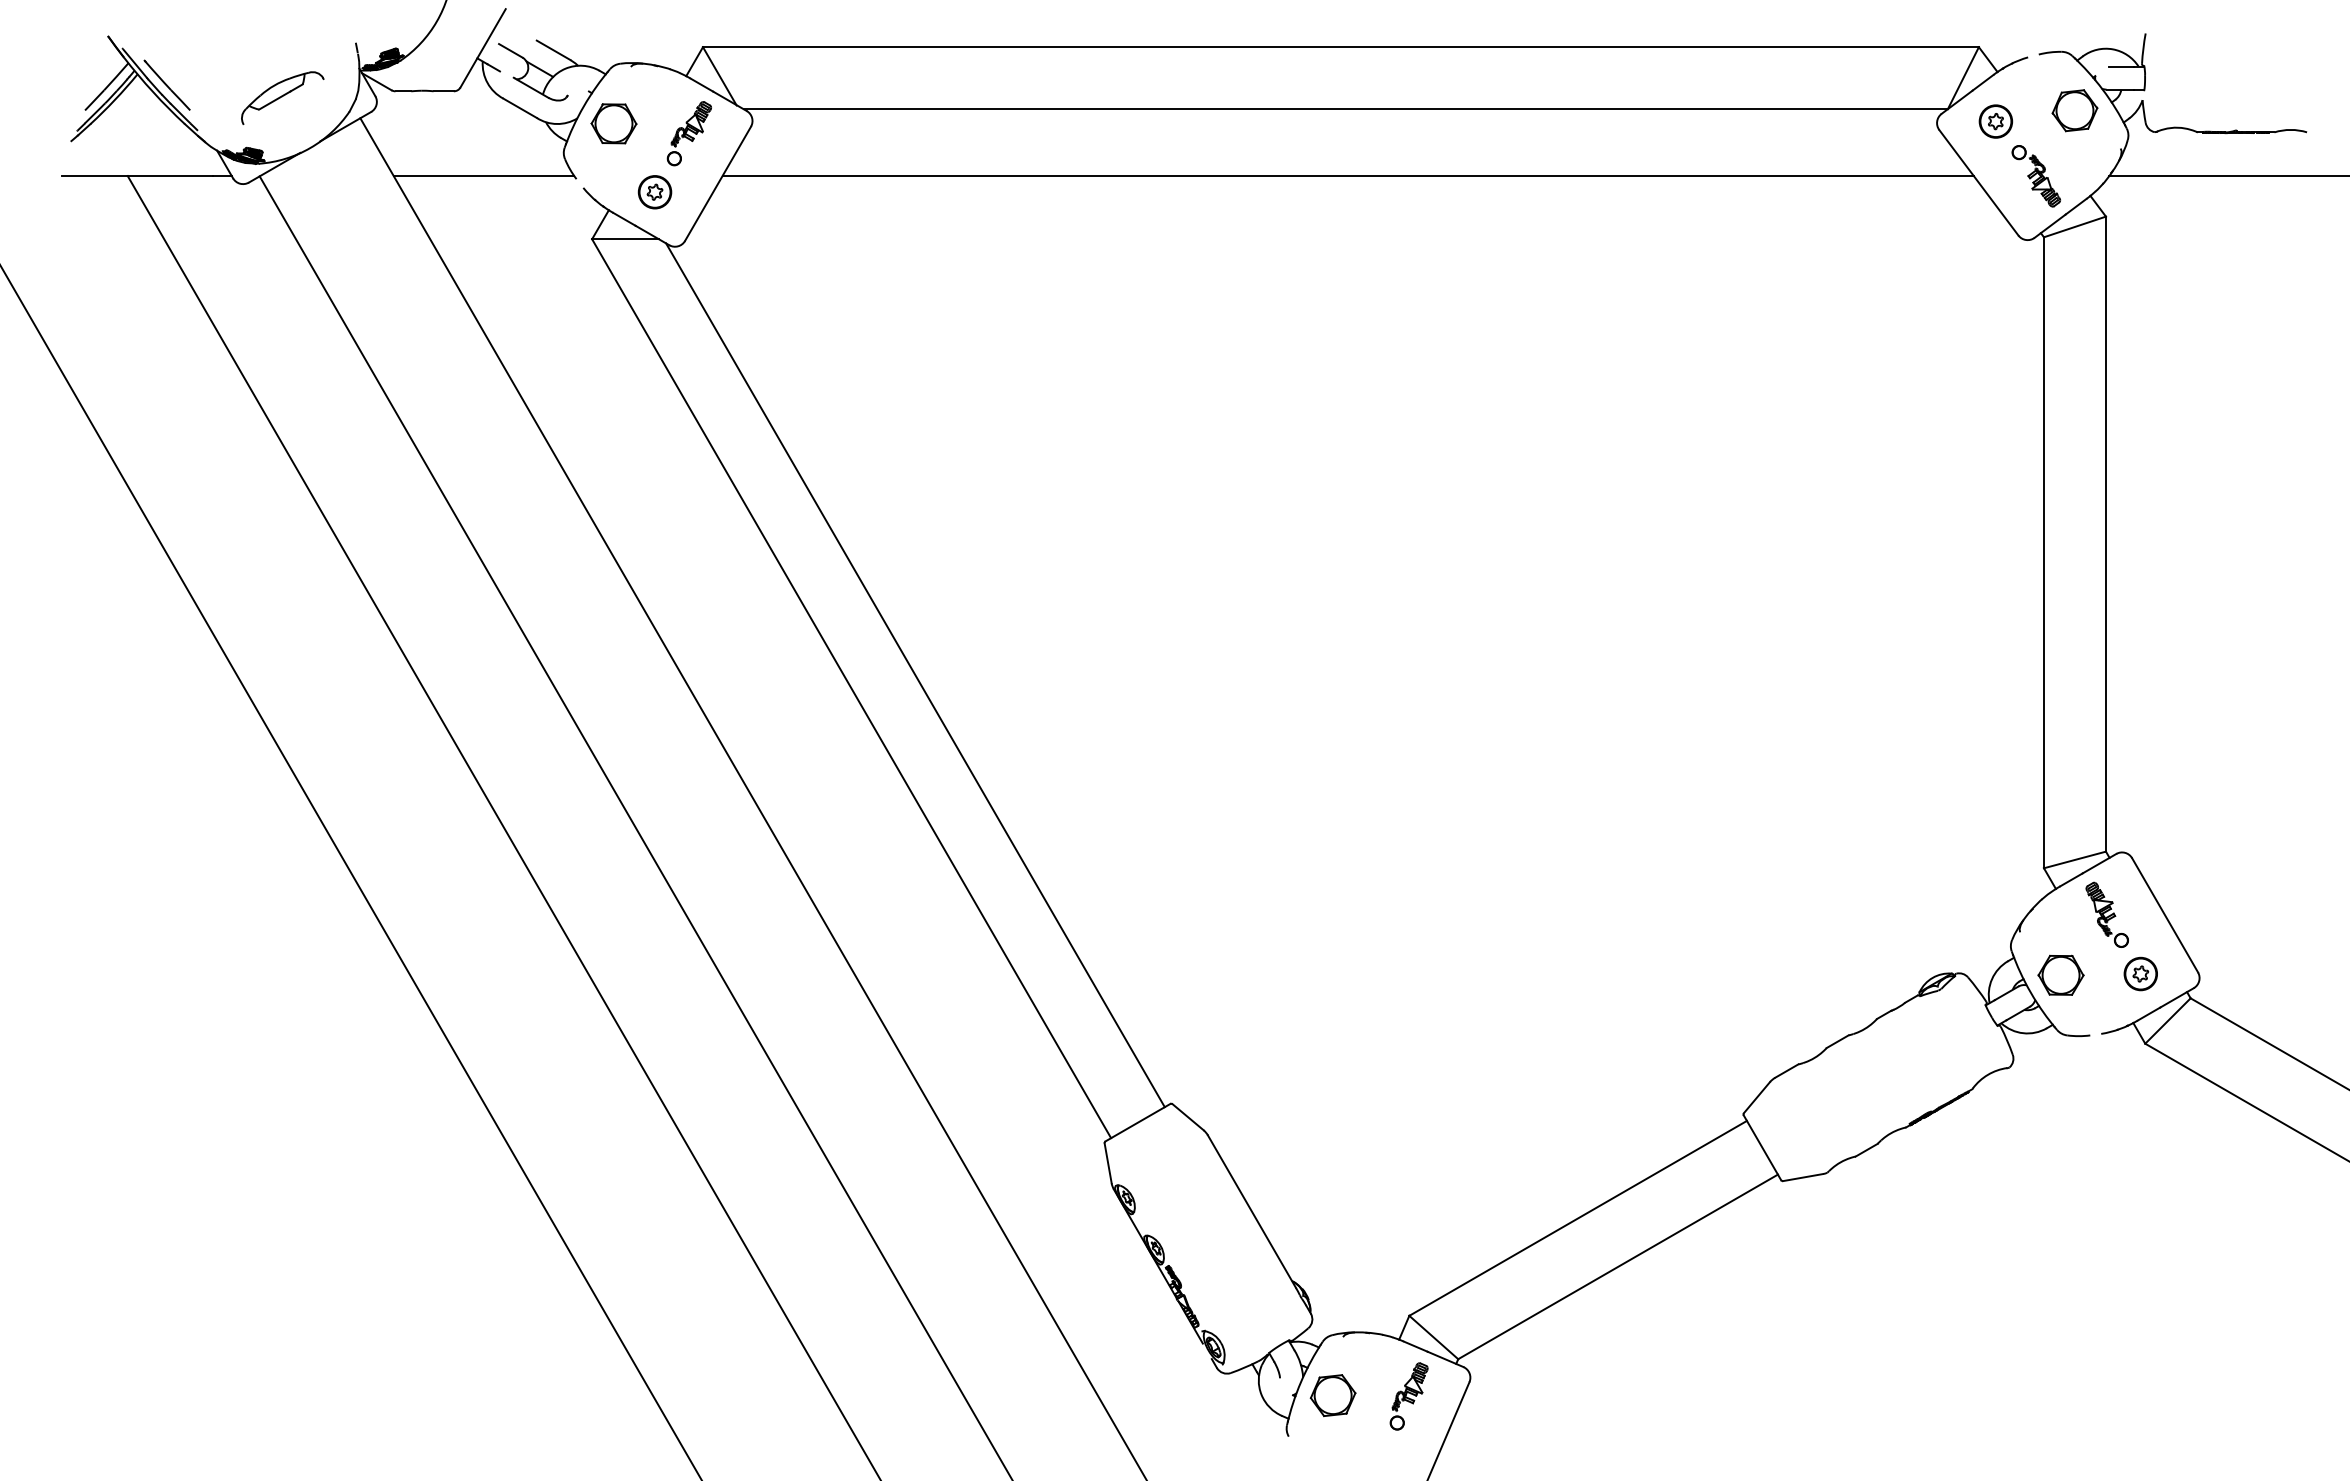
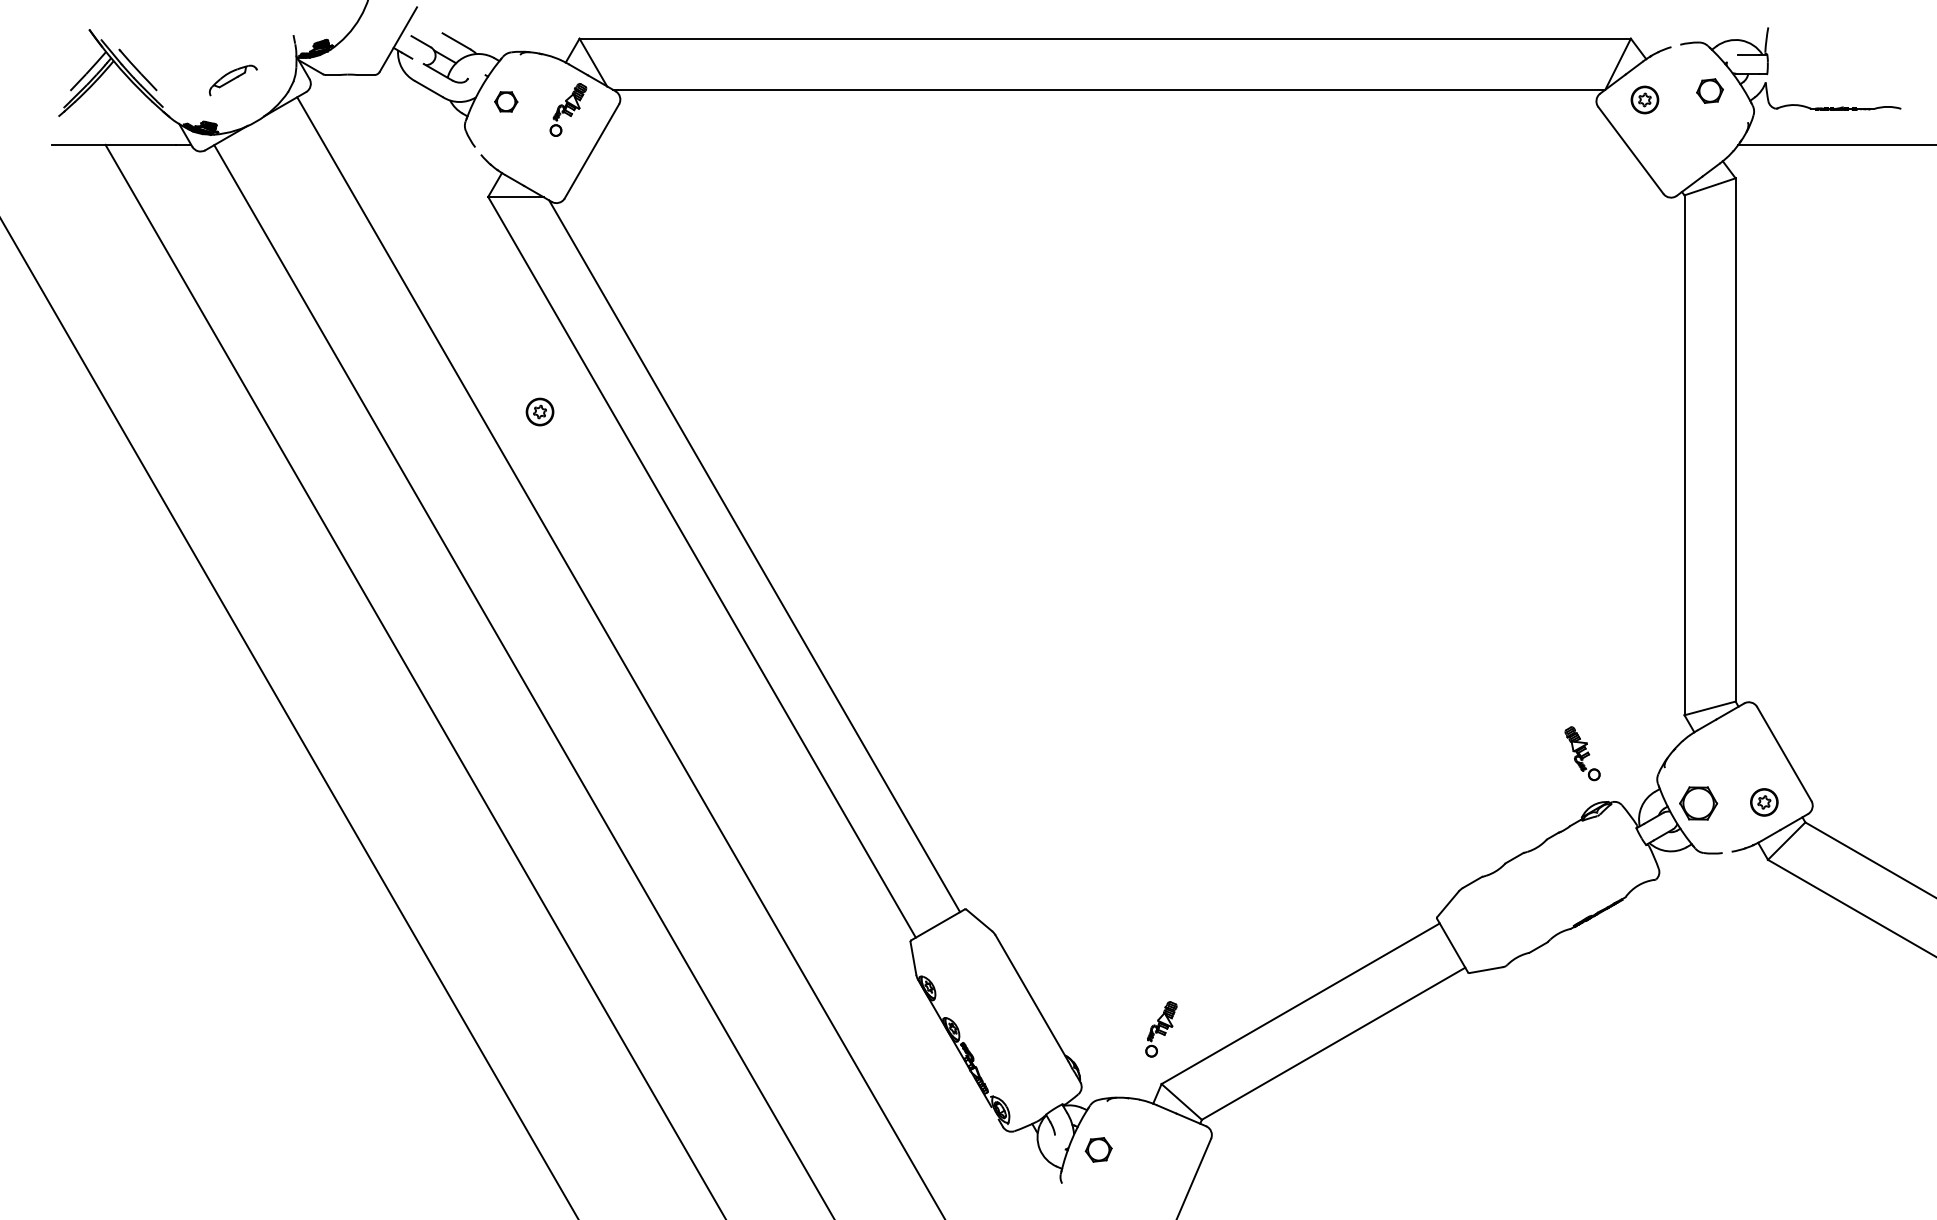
part: (282, 97) -> (233, 80), size x0.7
part: (2074, 110) -> (1709, 90), size x0.7
part: (613, 123) -> (505, 101), size x0.6
line: (483, 176) -> (398, 145), removed
line: (1347, 176) -> (1110, 145), removed
part: (2036, 176) -> (1678, 145), removed
part: (654, 192) -> (539, 412), moved
part: (2106, 914) -> (1581, 753), moved
part: (1332, 1395) -> (1098, 1149), size x0.7
part: (1408, 1396) -> (1160, 1029), moved

